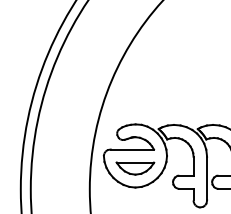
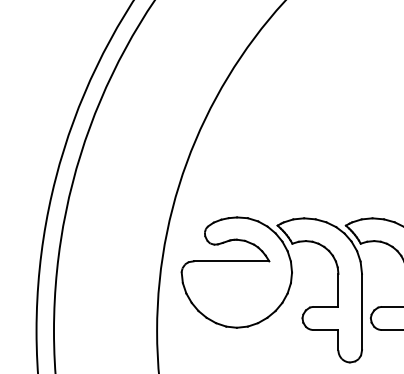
part: (135, 168) -> (236, 294), removed

